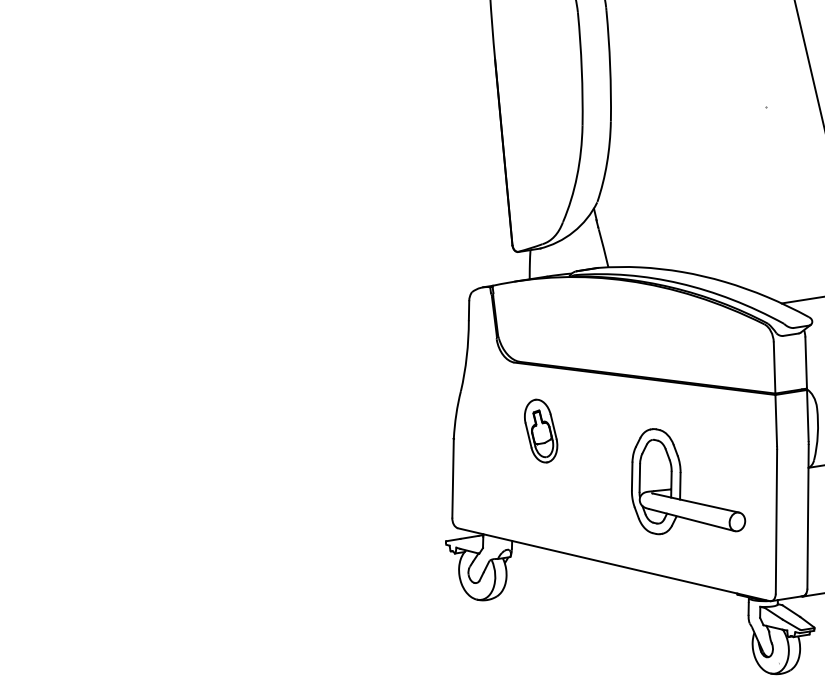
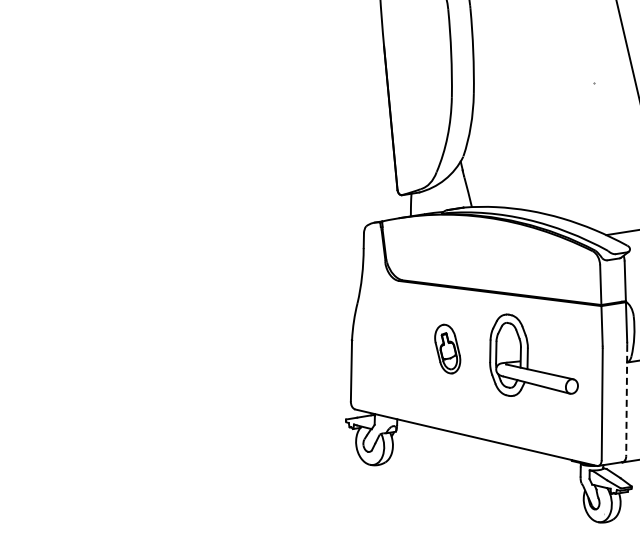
part: (540, 430) -> (447, 348), moved
part: (687, 480) -> (533, 354), moved
line: (807, 516) -> (626, 400), solid -> dashed

